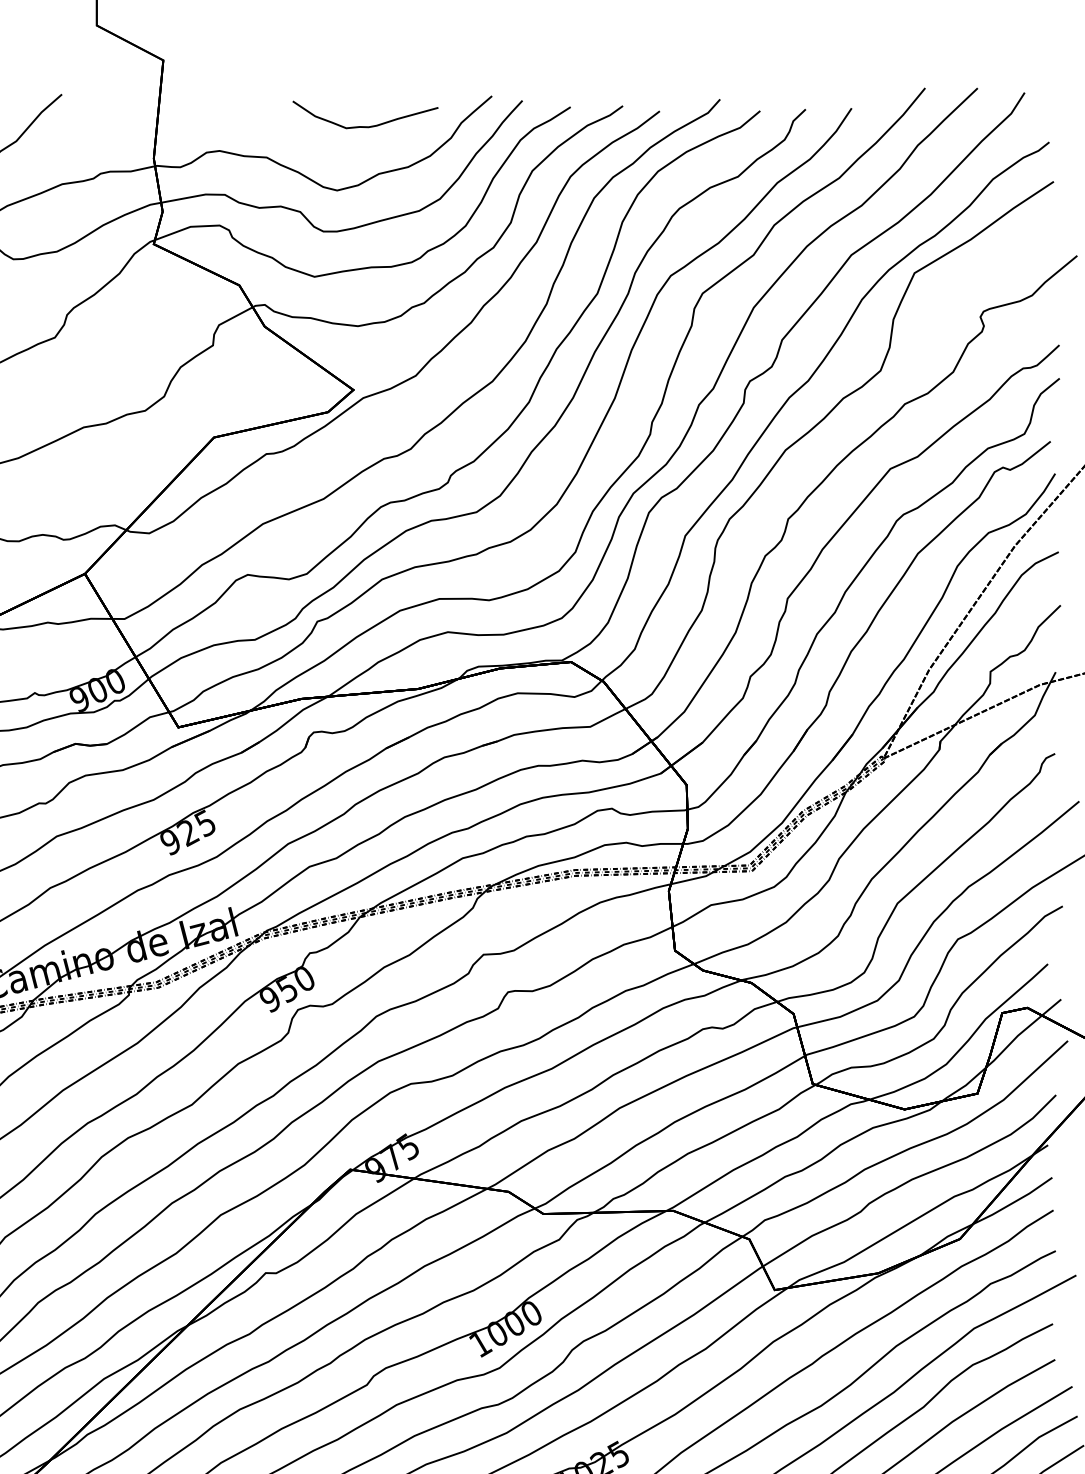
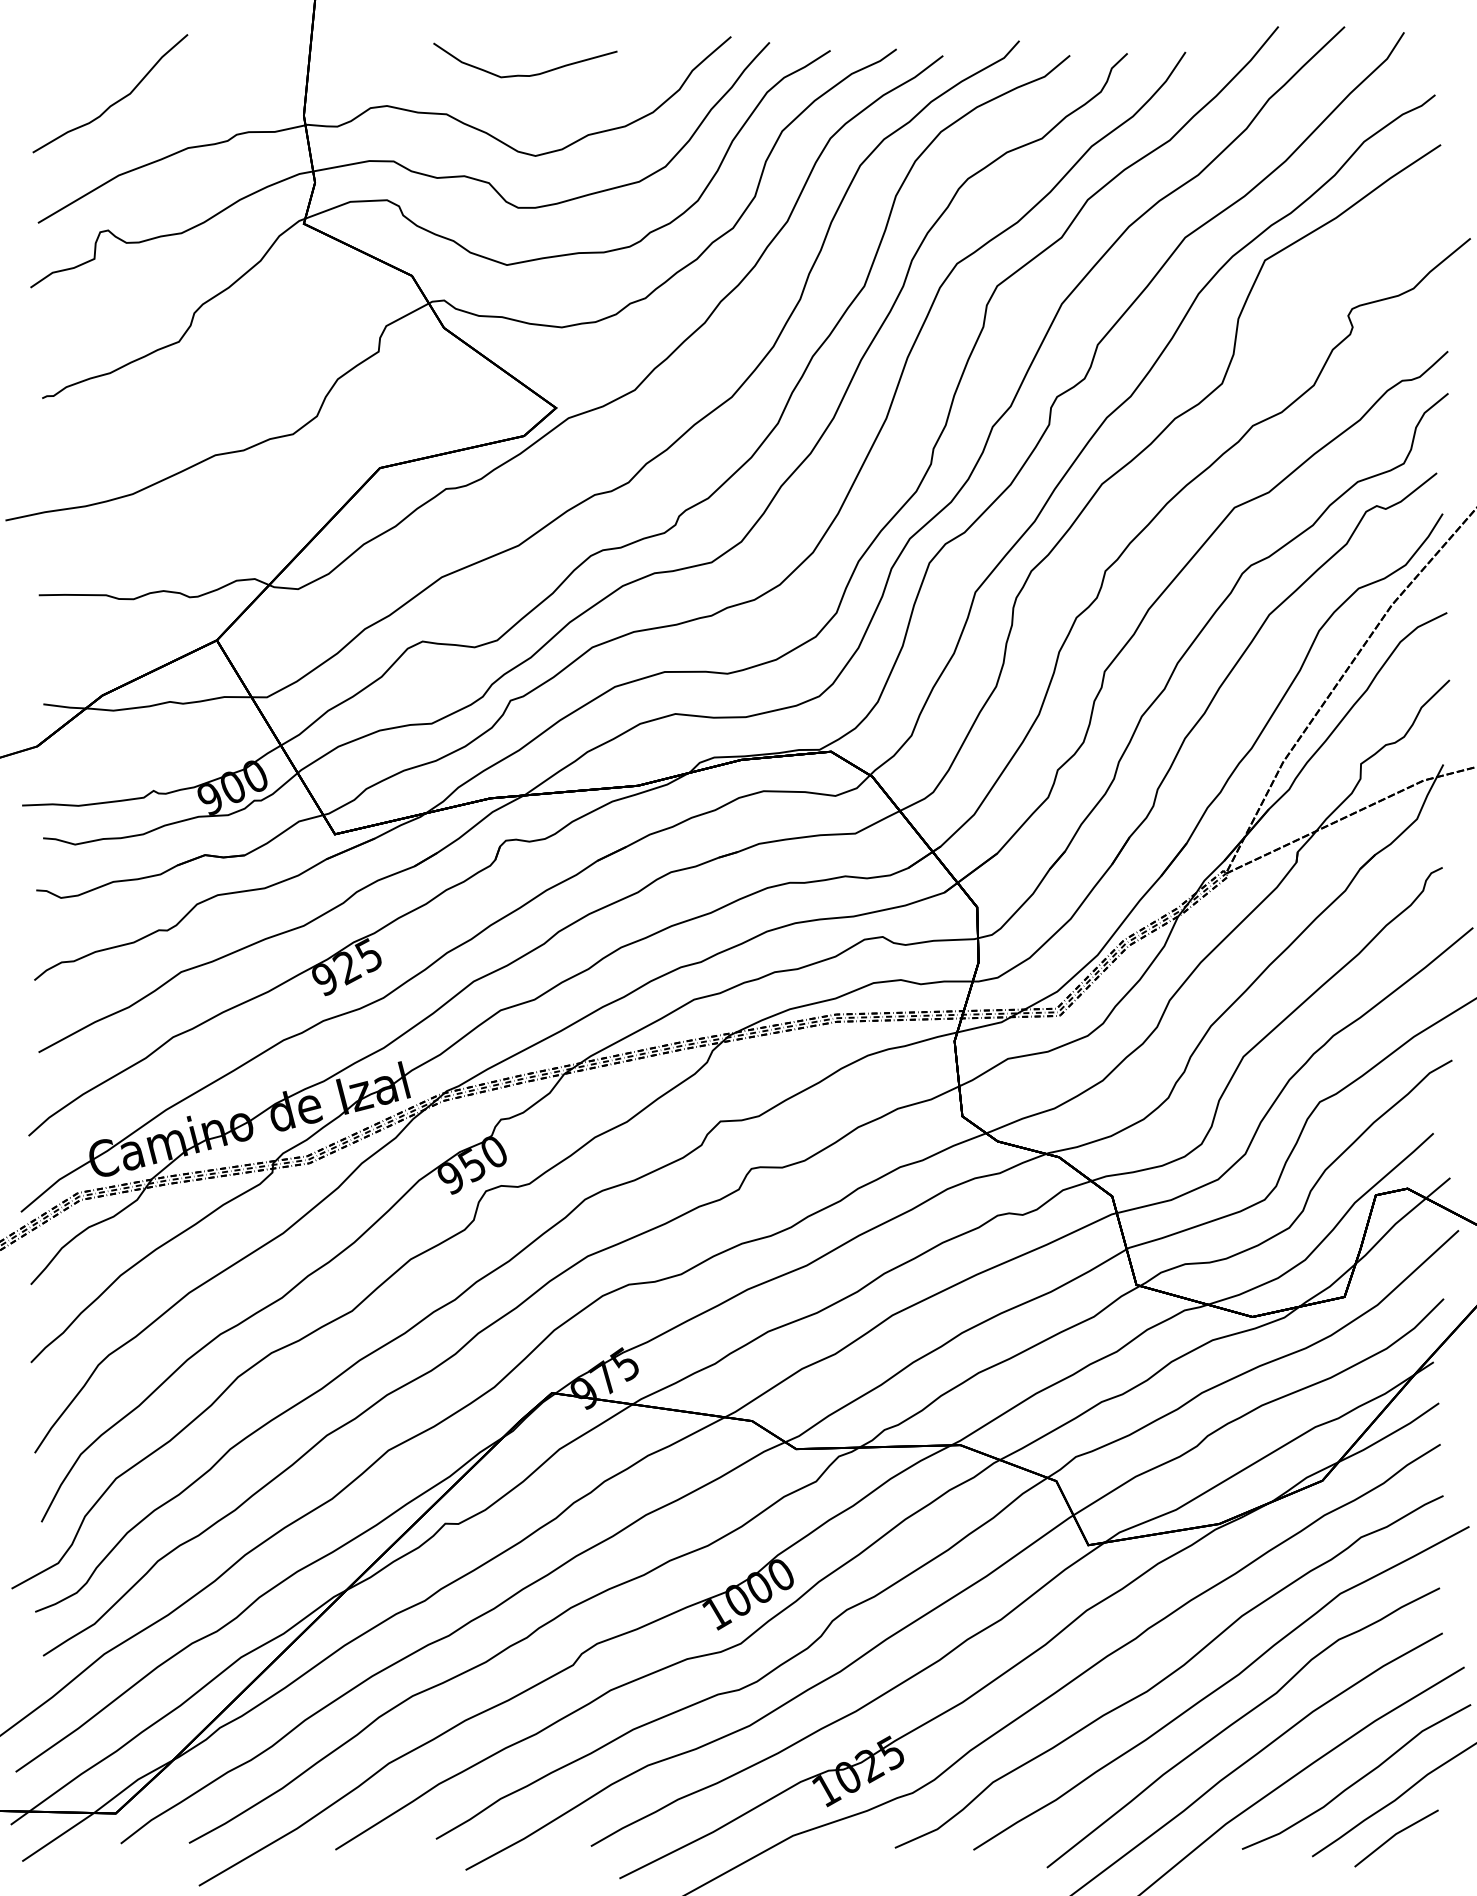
curve: (362, 126) -> (521, 74), moved

